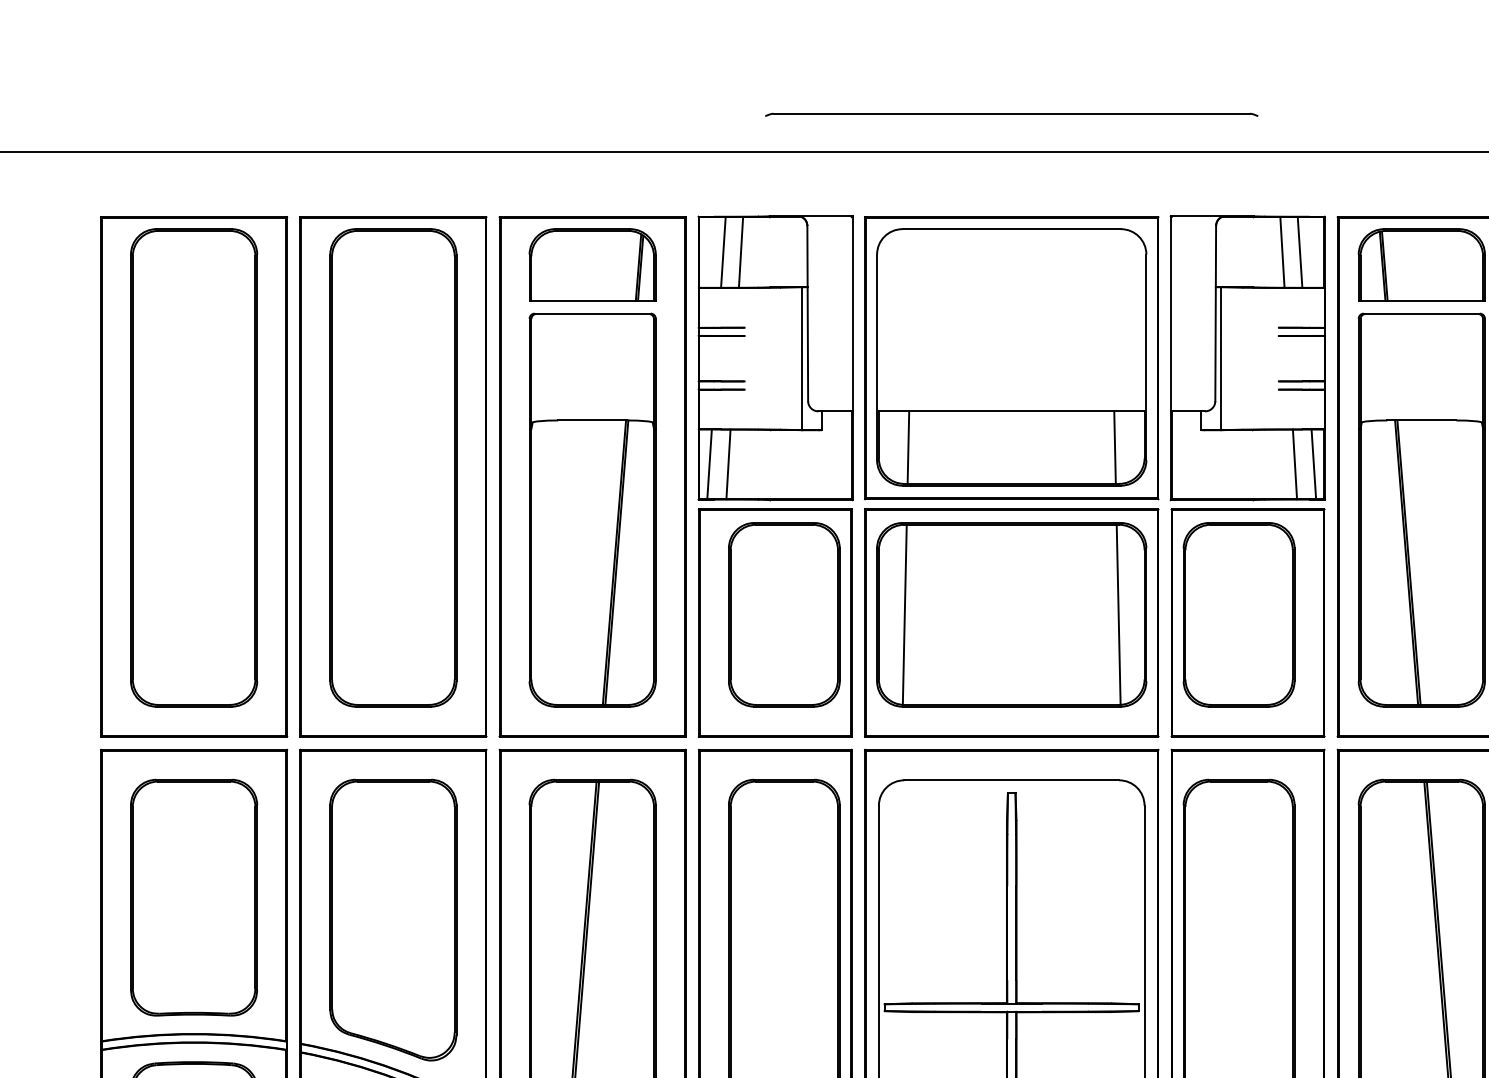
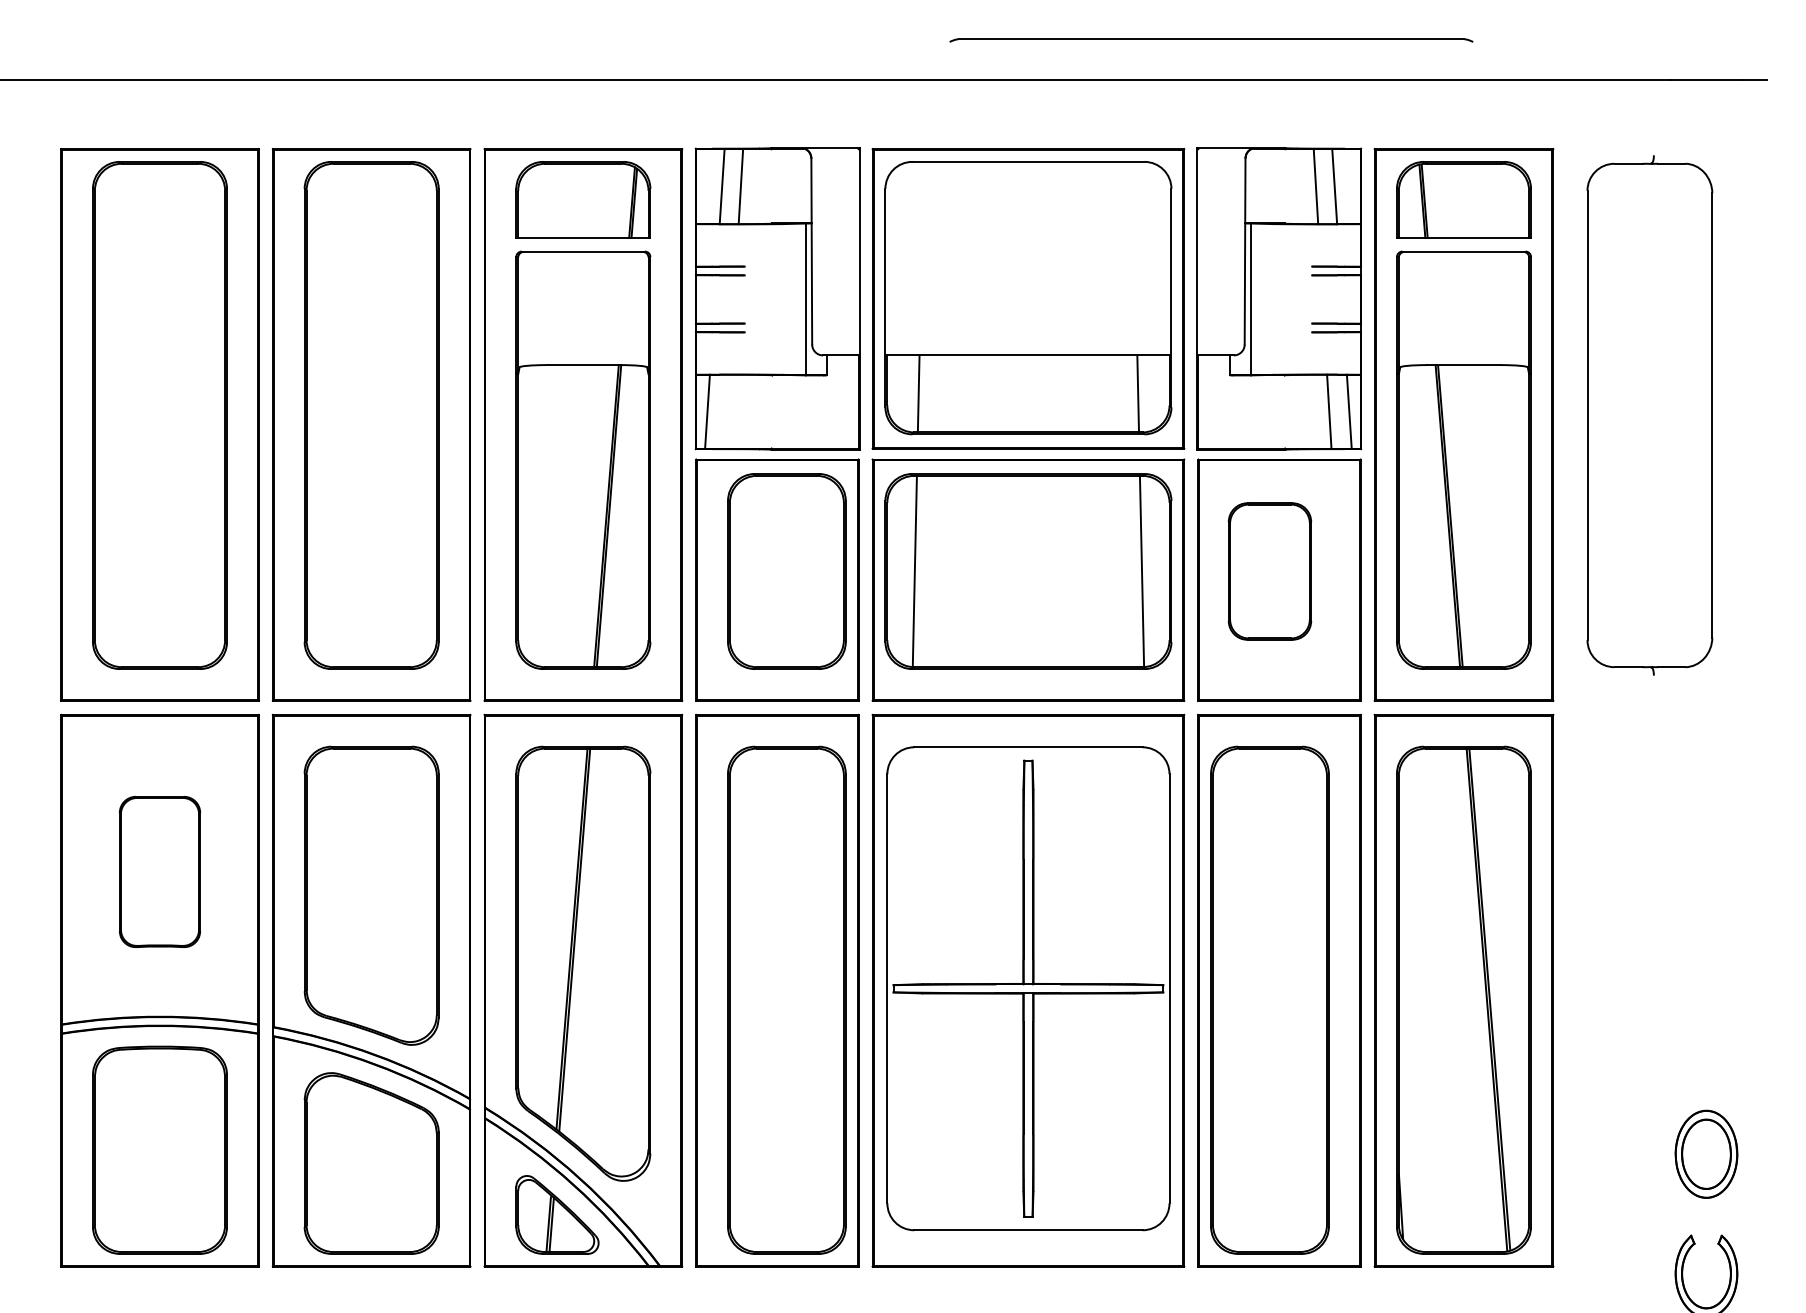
part: (1011, 114) -> (1211, 40), moved
line: (728, 464) -> (727, 411), removed
part: (1238, 614) -> (1269, 571), size x0.7
part: (193, 897) -> (159, 871), size x0.6

